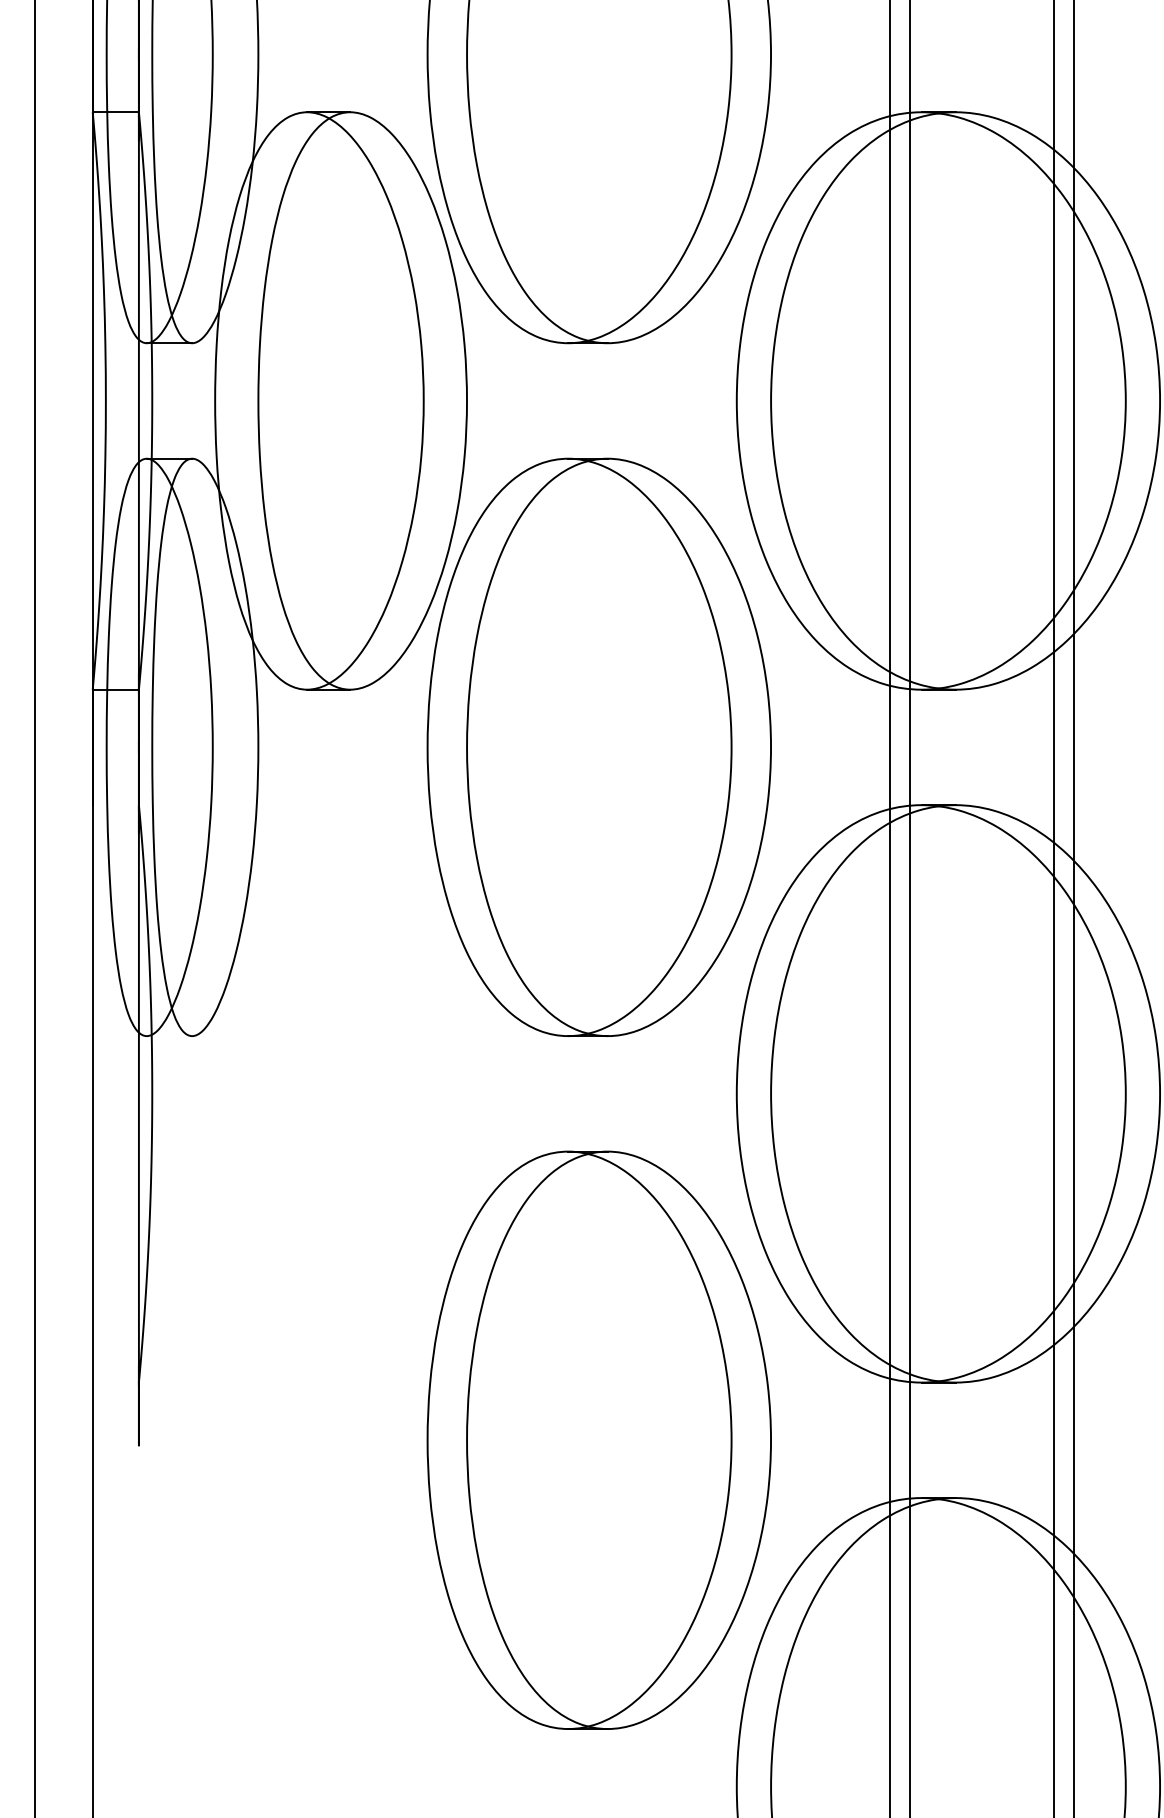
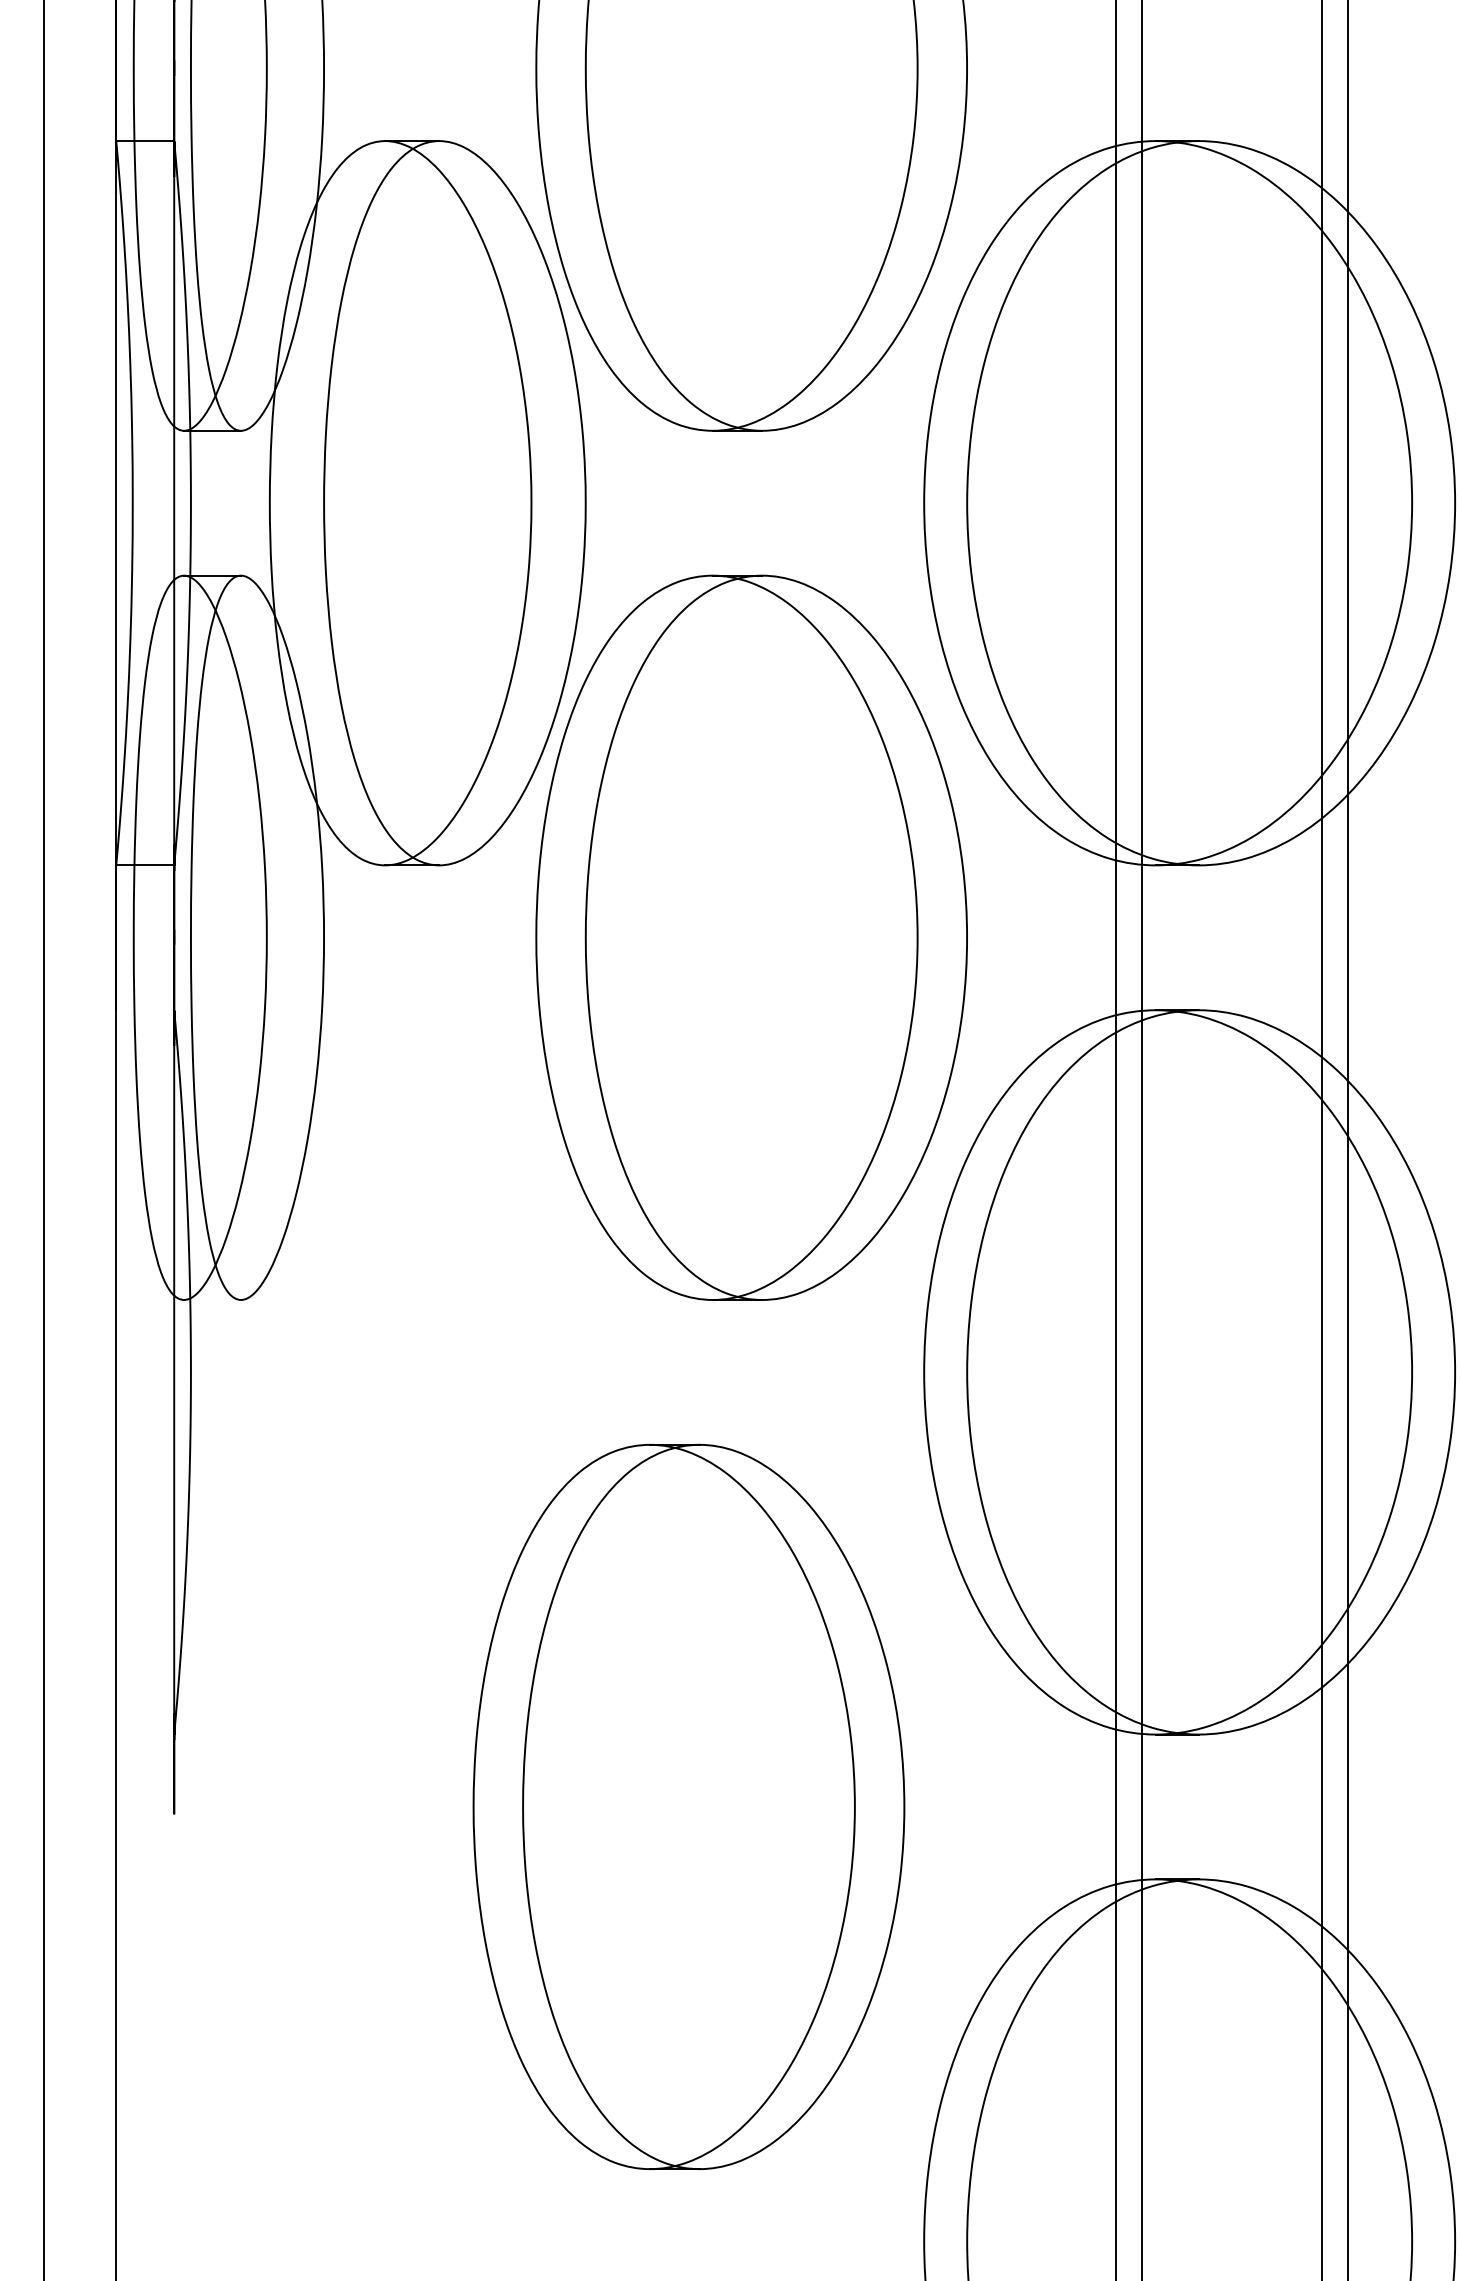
part: (598, 1439) -> (687, 1805), moved

